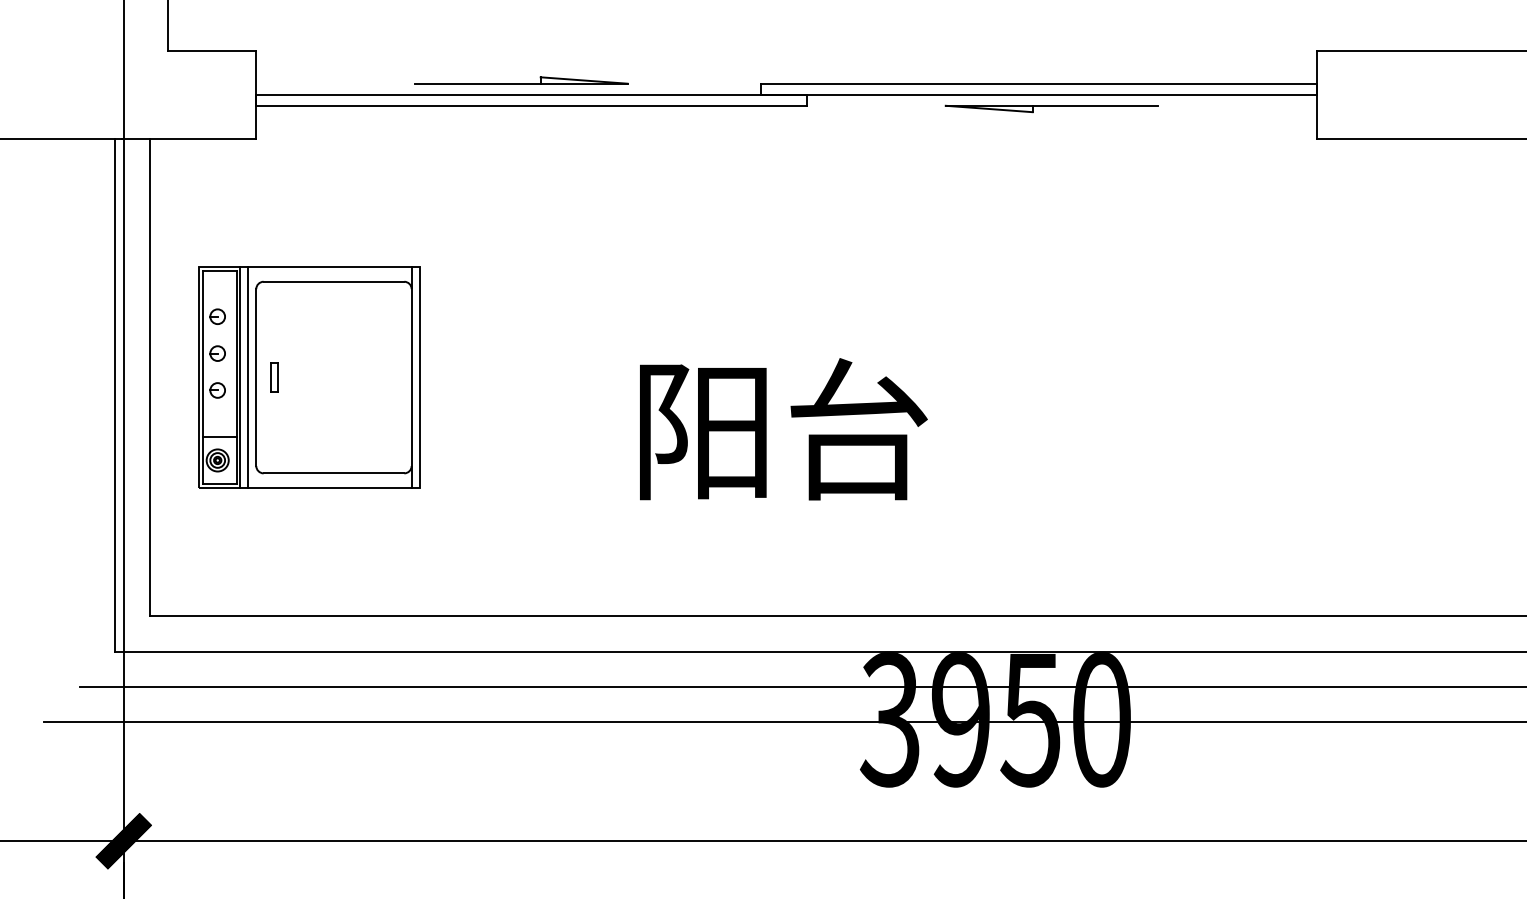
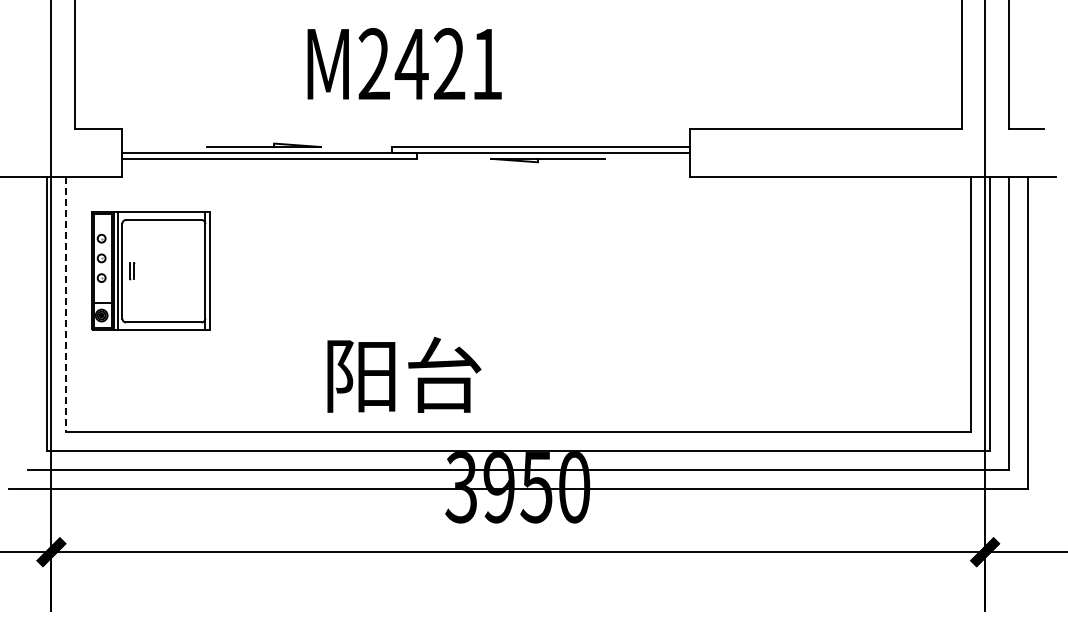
part: (309, 376) -> (150, 270), moved
line: (150, 378) -> (65, 304), solid -> dashed
text: (783, 428) -> (404, 374), moved

